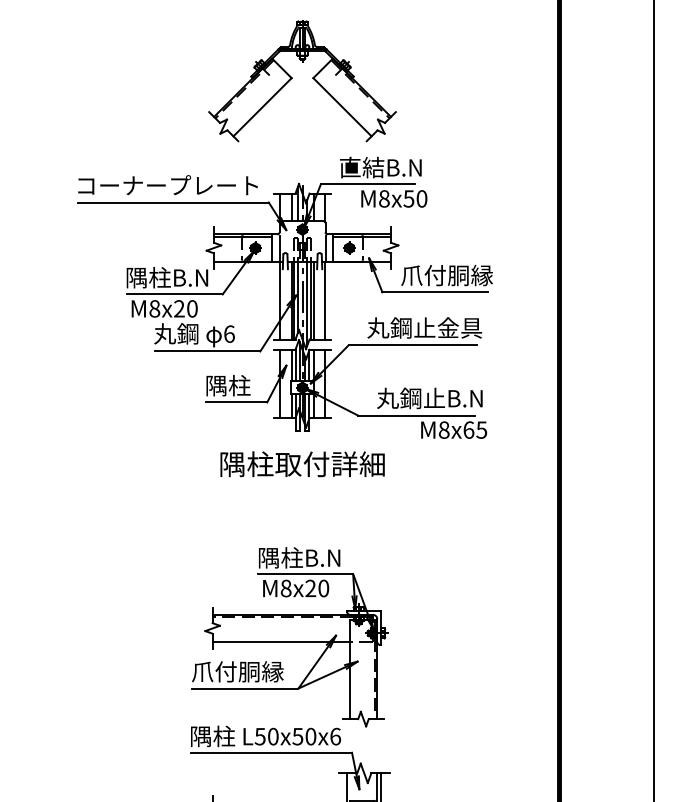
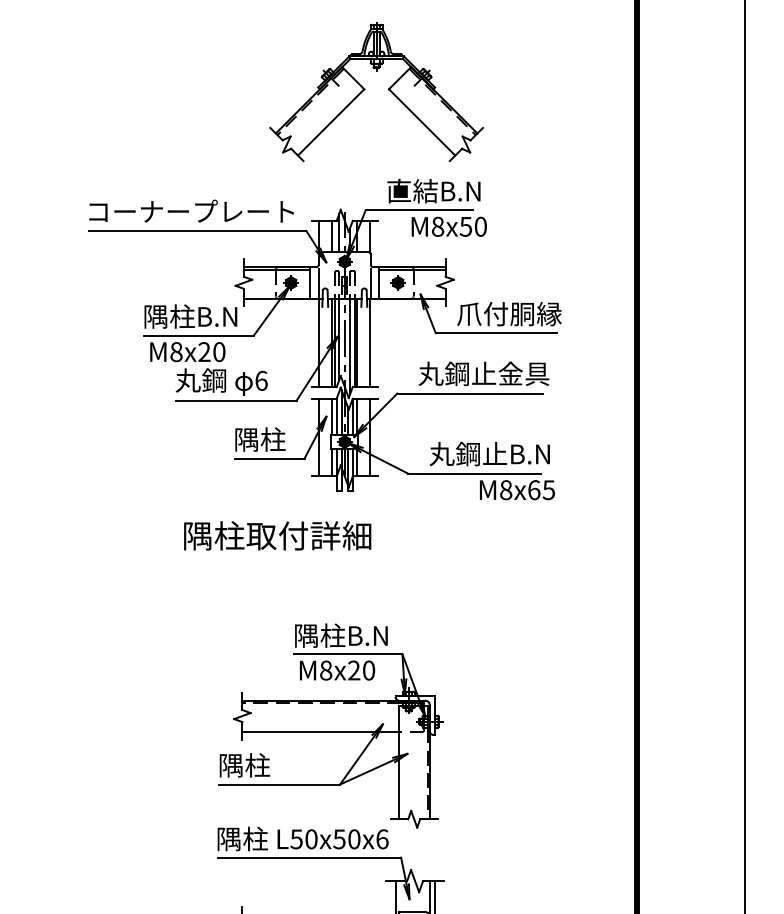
part: (292, 78) -> (365, 89), moved
text: (302, 464) -> (277, 536), moved
text: (237, 671) -> (270, 765), 爪付胴縁 -> 隅柱

